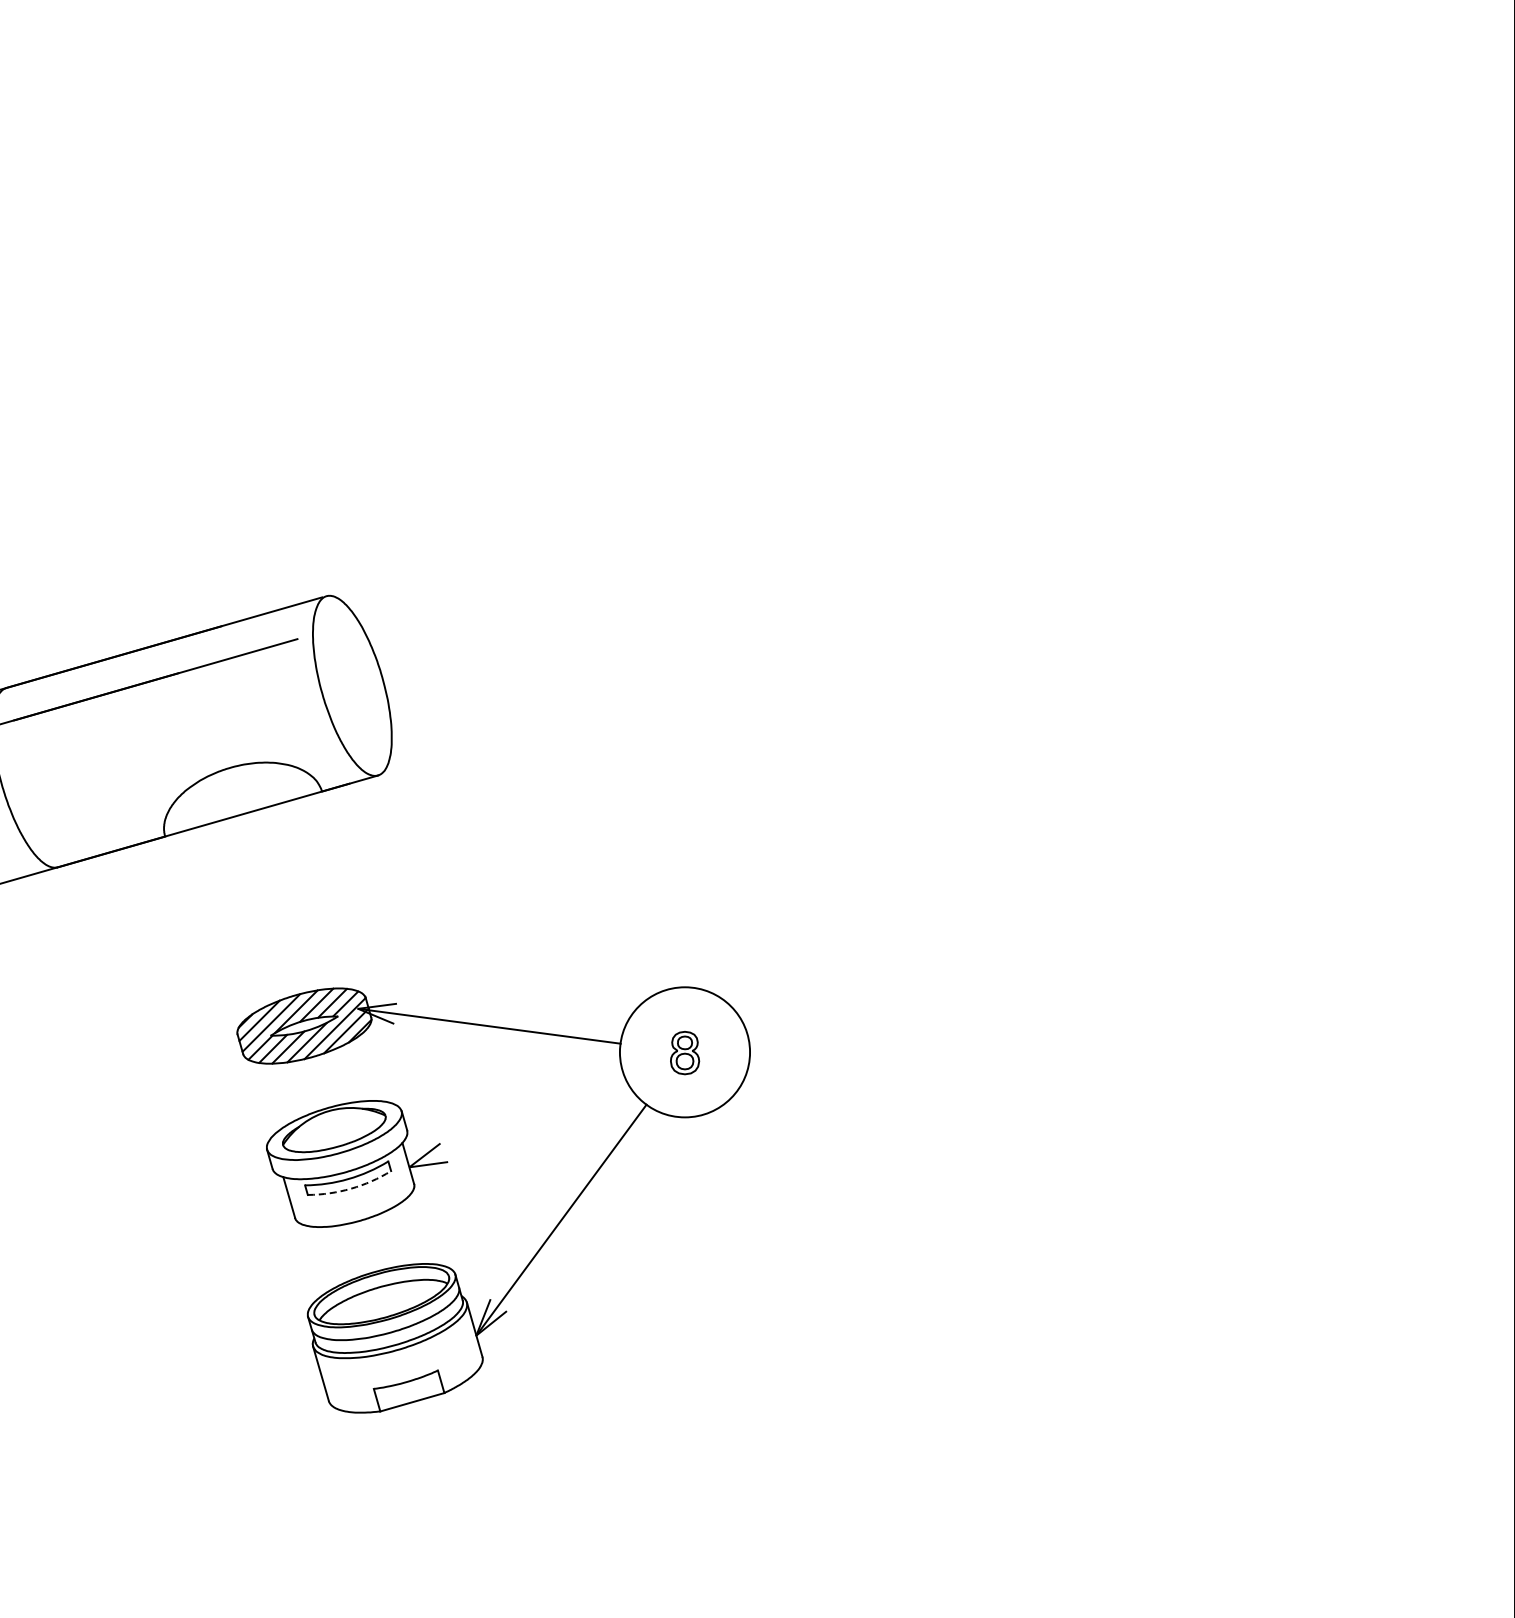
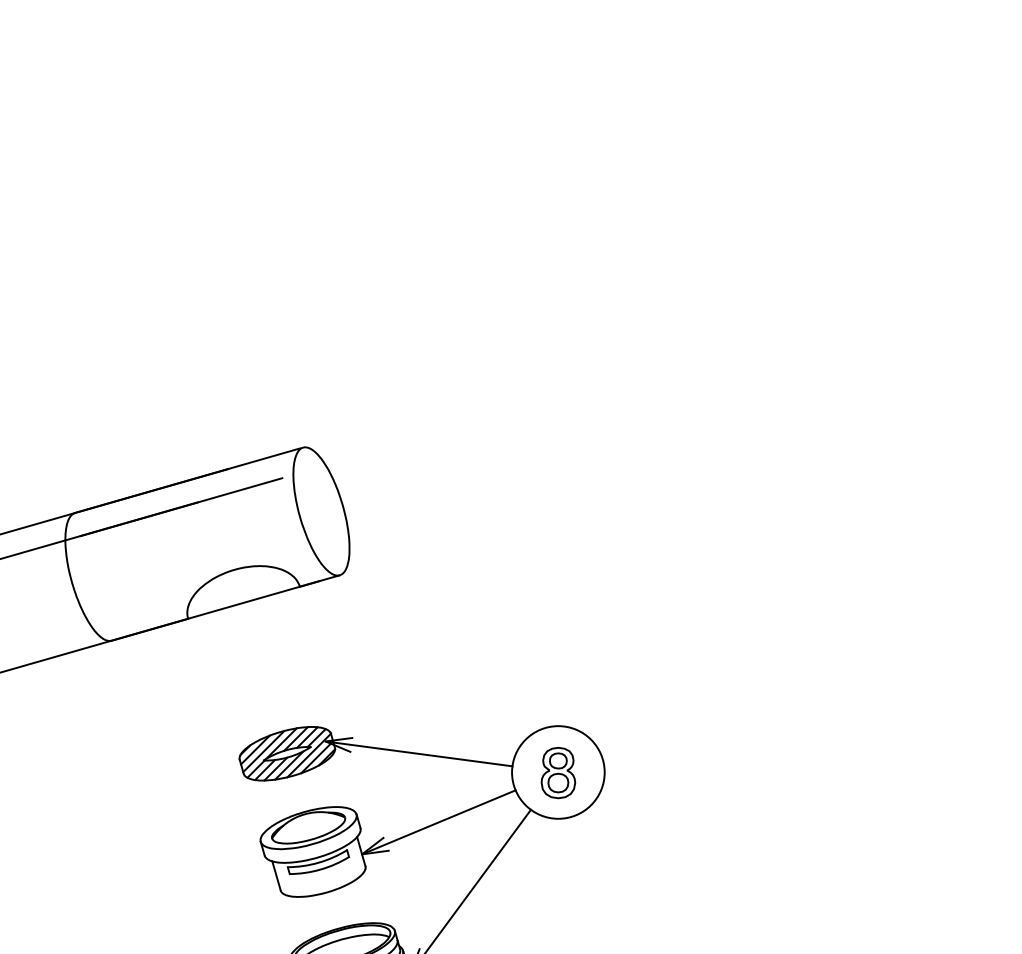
part: (684, 1052) -> (558, 772), size x1.67
line: (517, 1122) -> (439, 822), added
arc: (351, 1188) -> (320, 869), dashed -> solid

